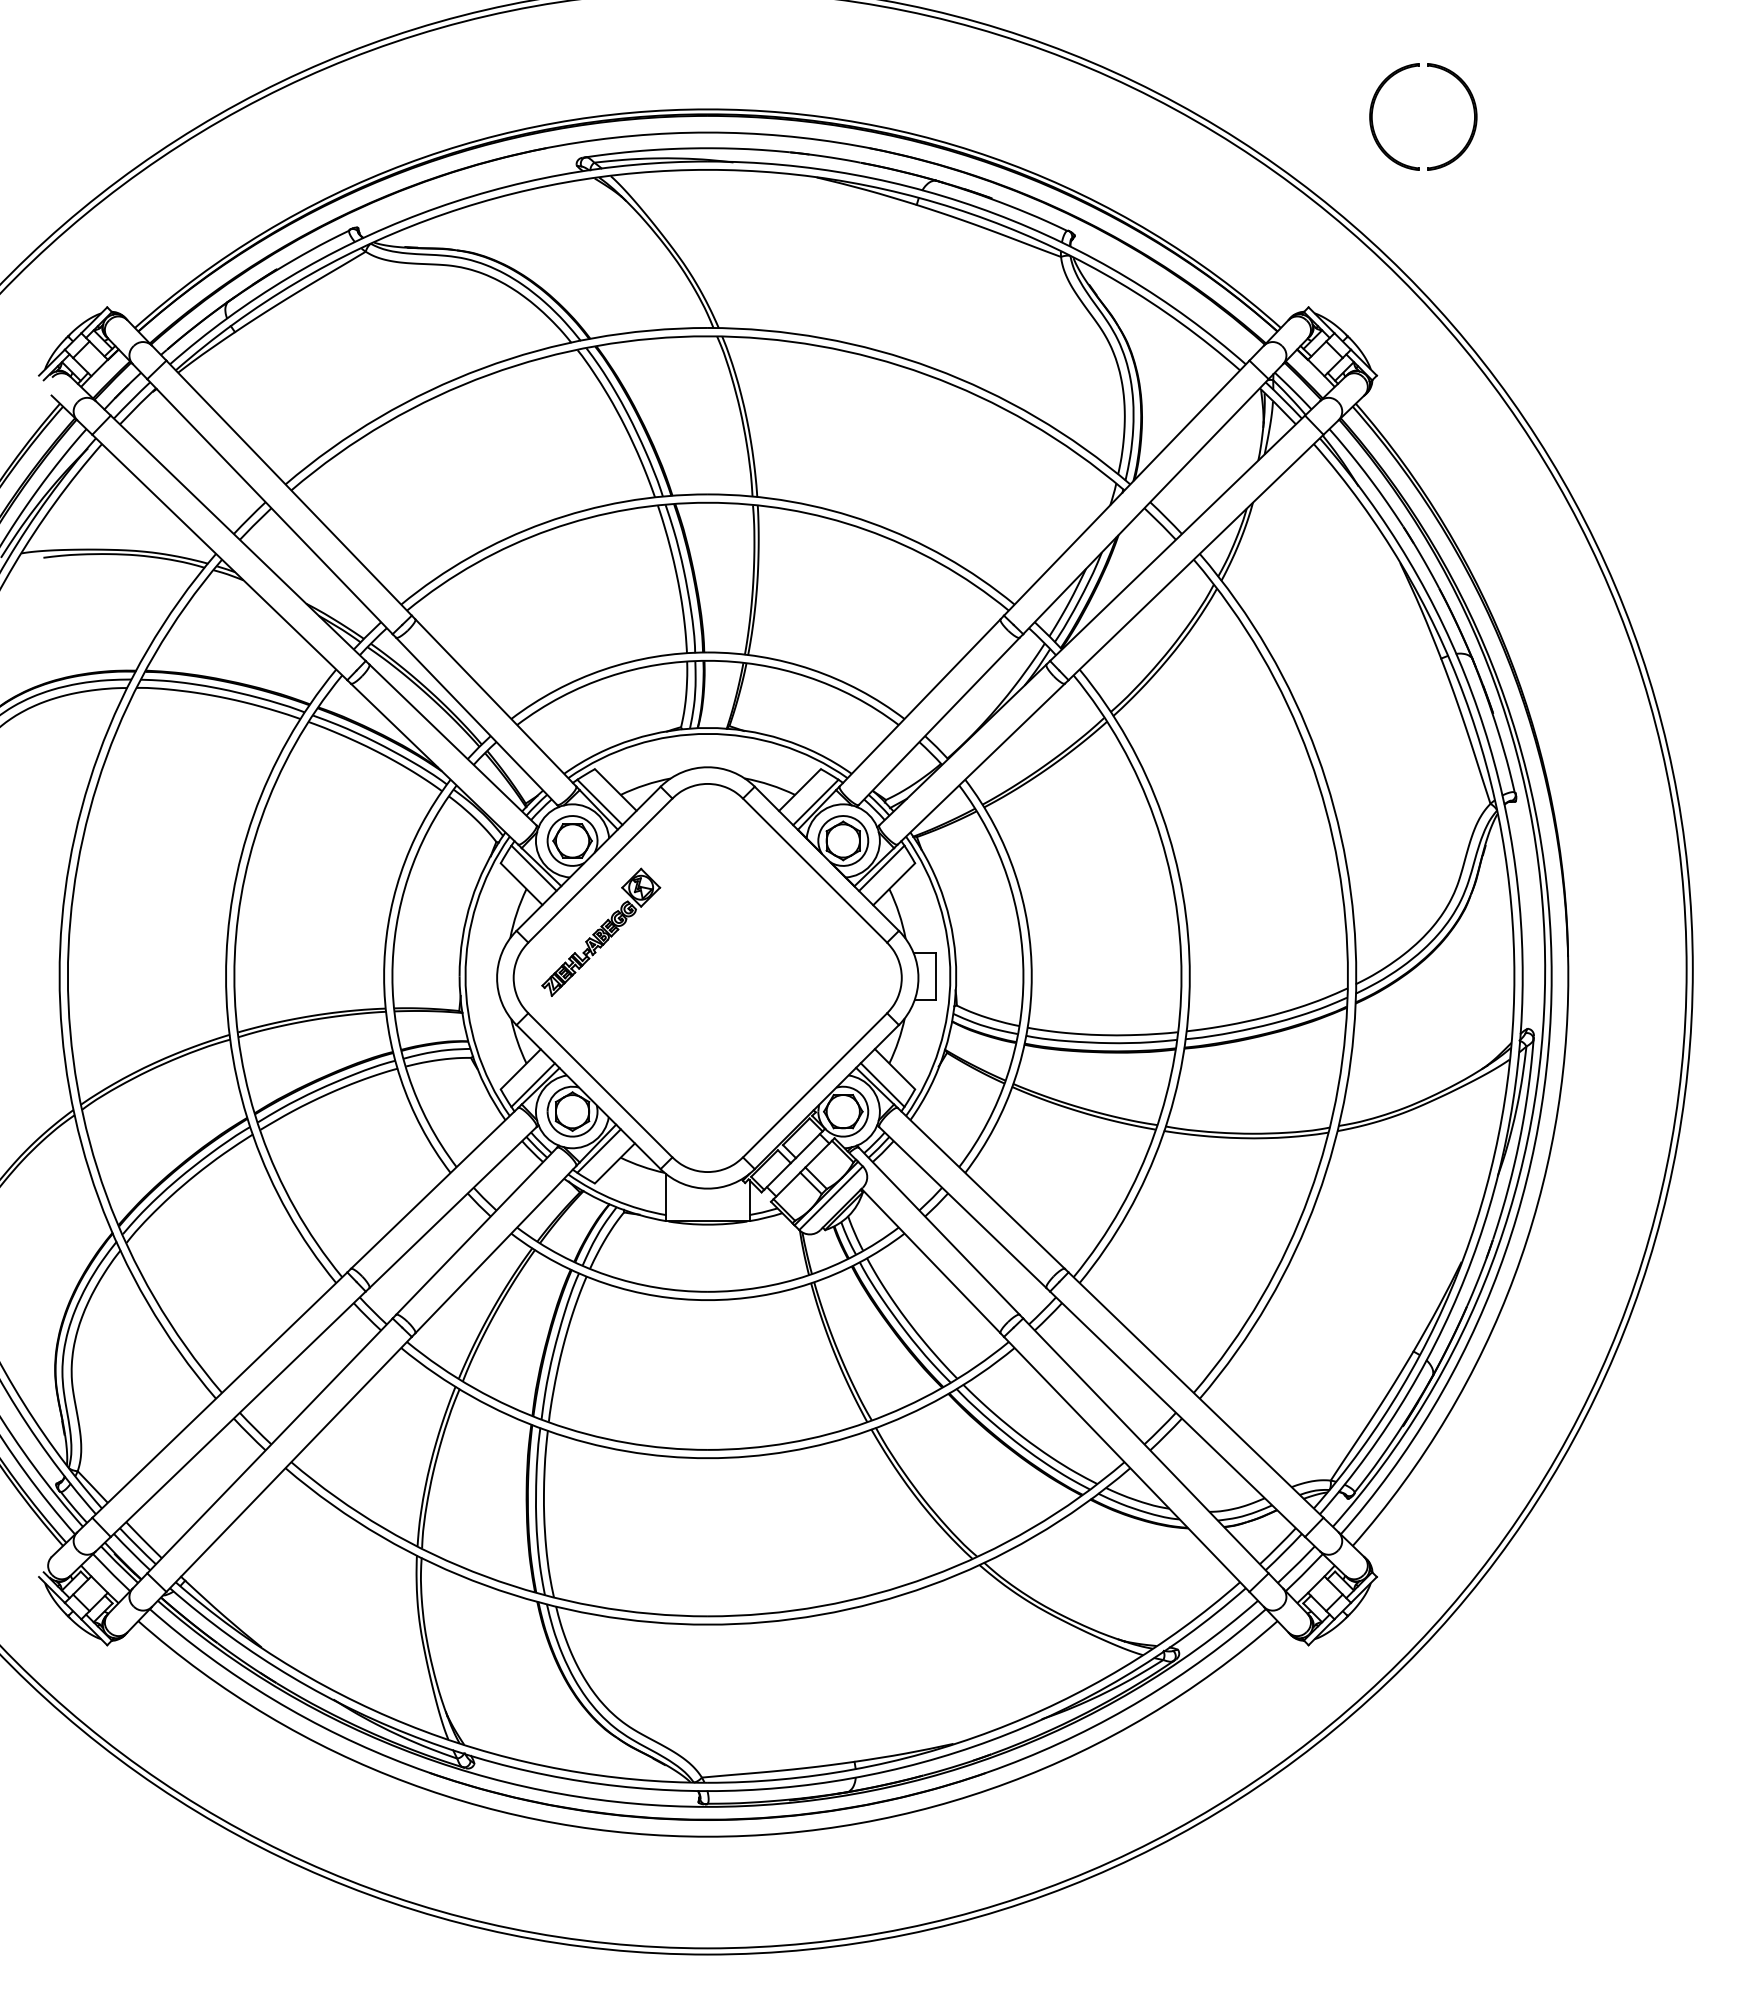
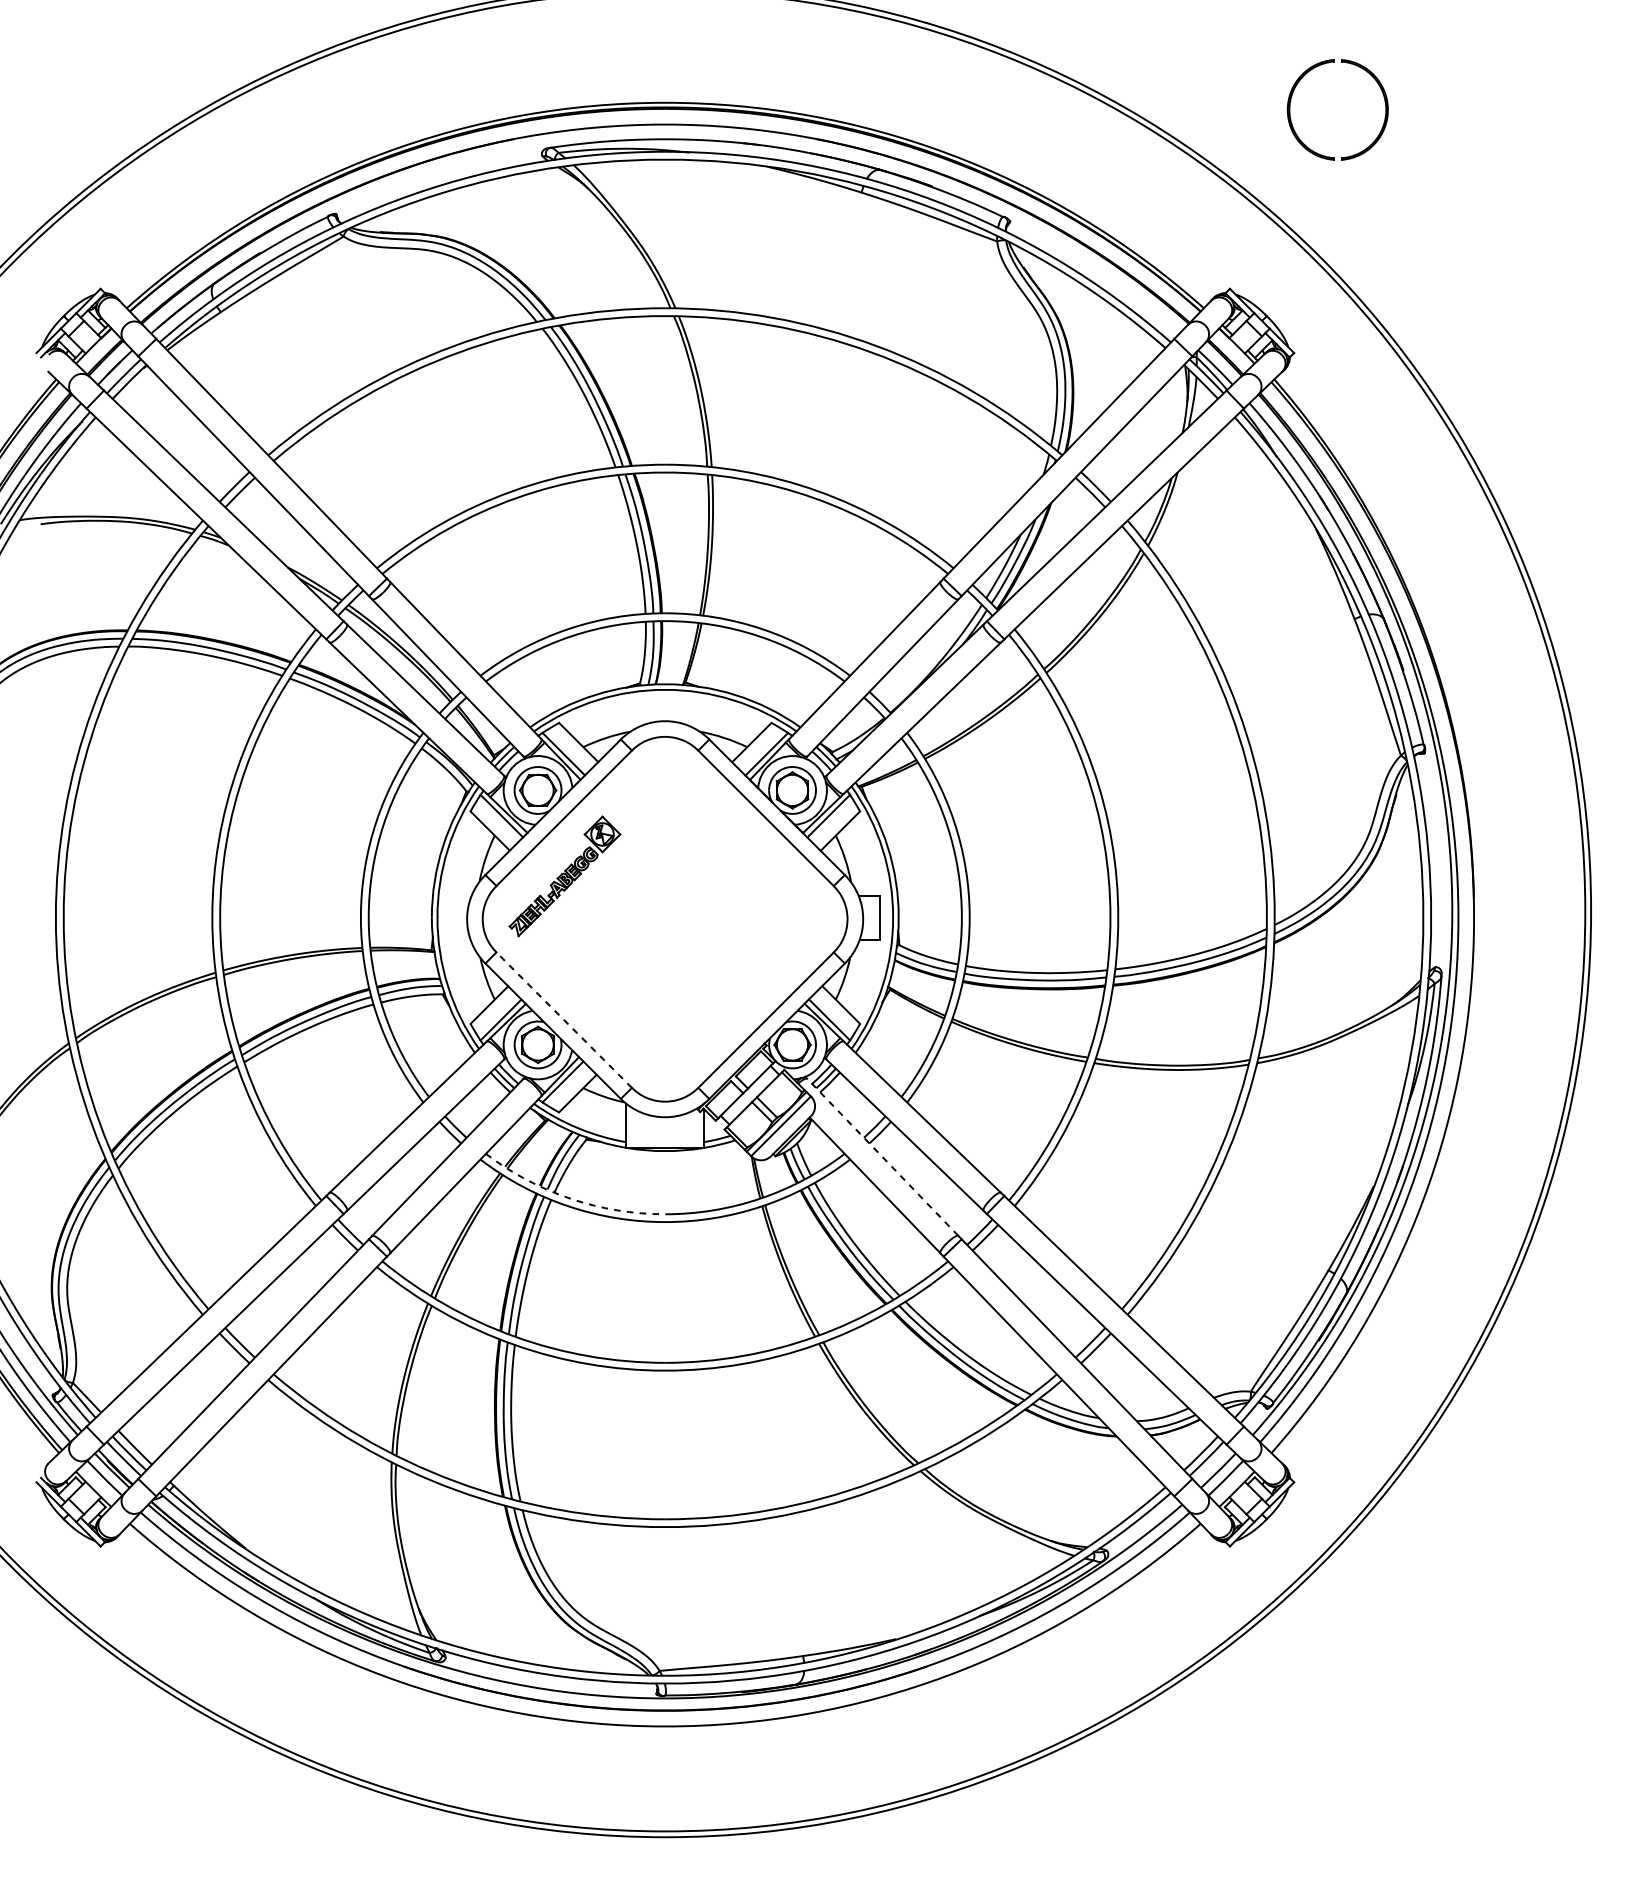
line: (600, 1085) -> (564, 1020), solid -> dashed
line: (938, 1230) -> (882, 1156), solid -> dashed
arc: (607, 1275) -> (570, 1198), solid -> dashed

